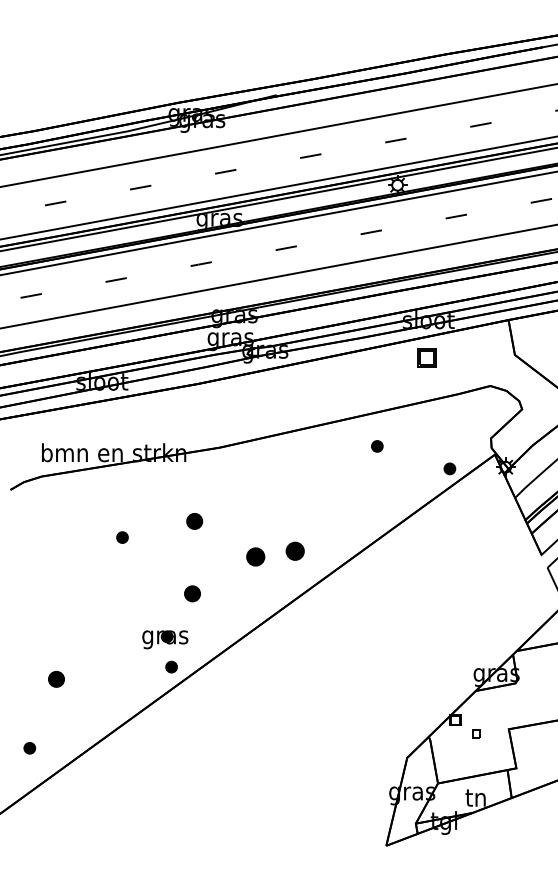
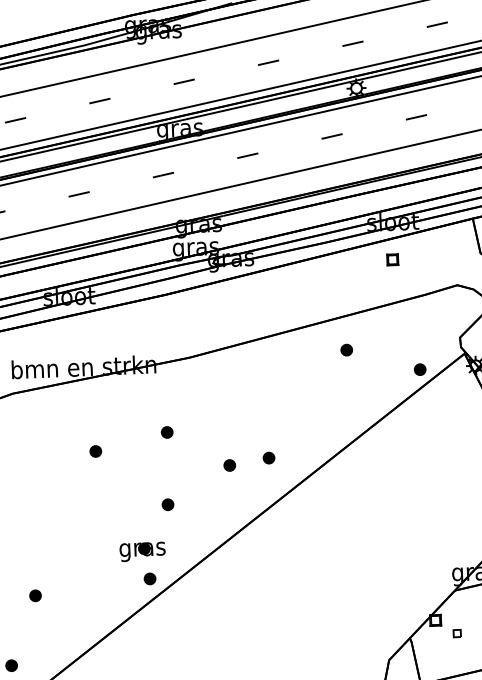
part: (426, 357) -> (392, 259), size x0.62
part: (194, 521) -> (167, 432), size x0.71
part: (295, 550) -> (269, 457), size x0.62
part: (255, 556) -> (229, 465), size x0.62
part: (192, 593) -> (167, 504), size x0.71
part: (56, 679) -> (35, 595), size x0.71

